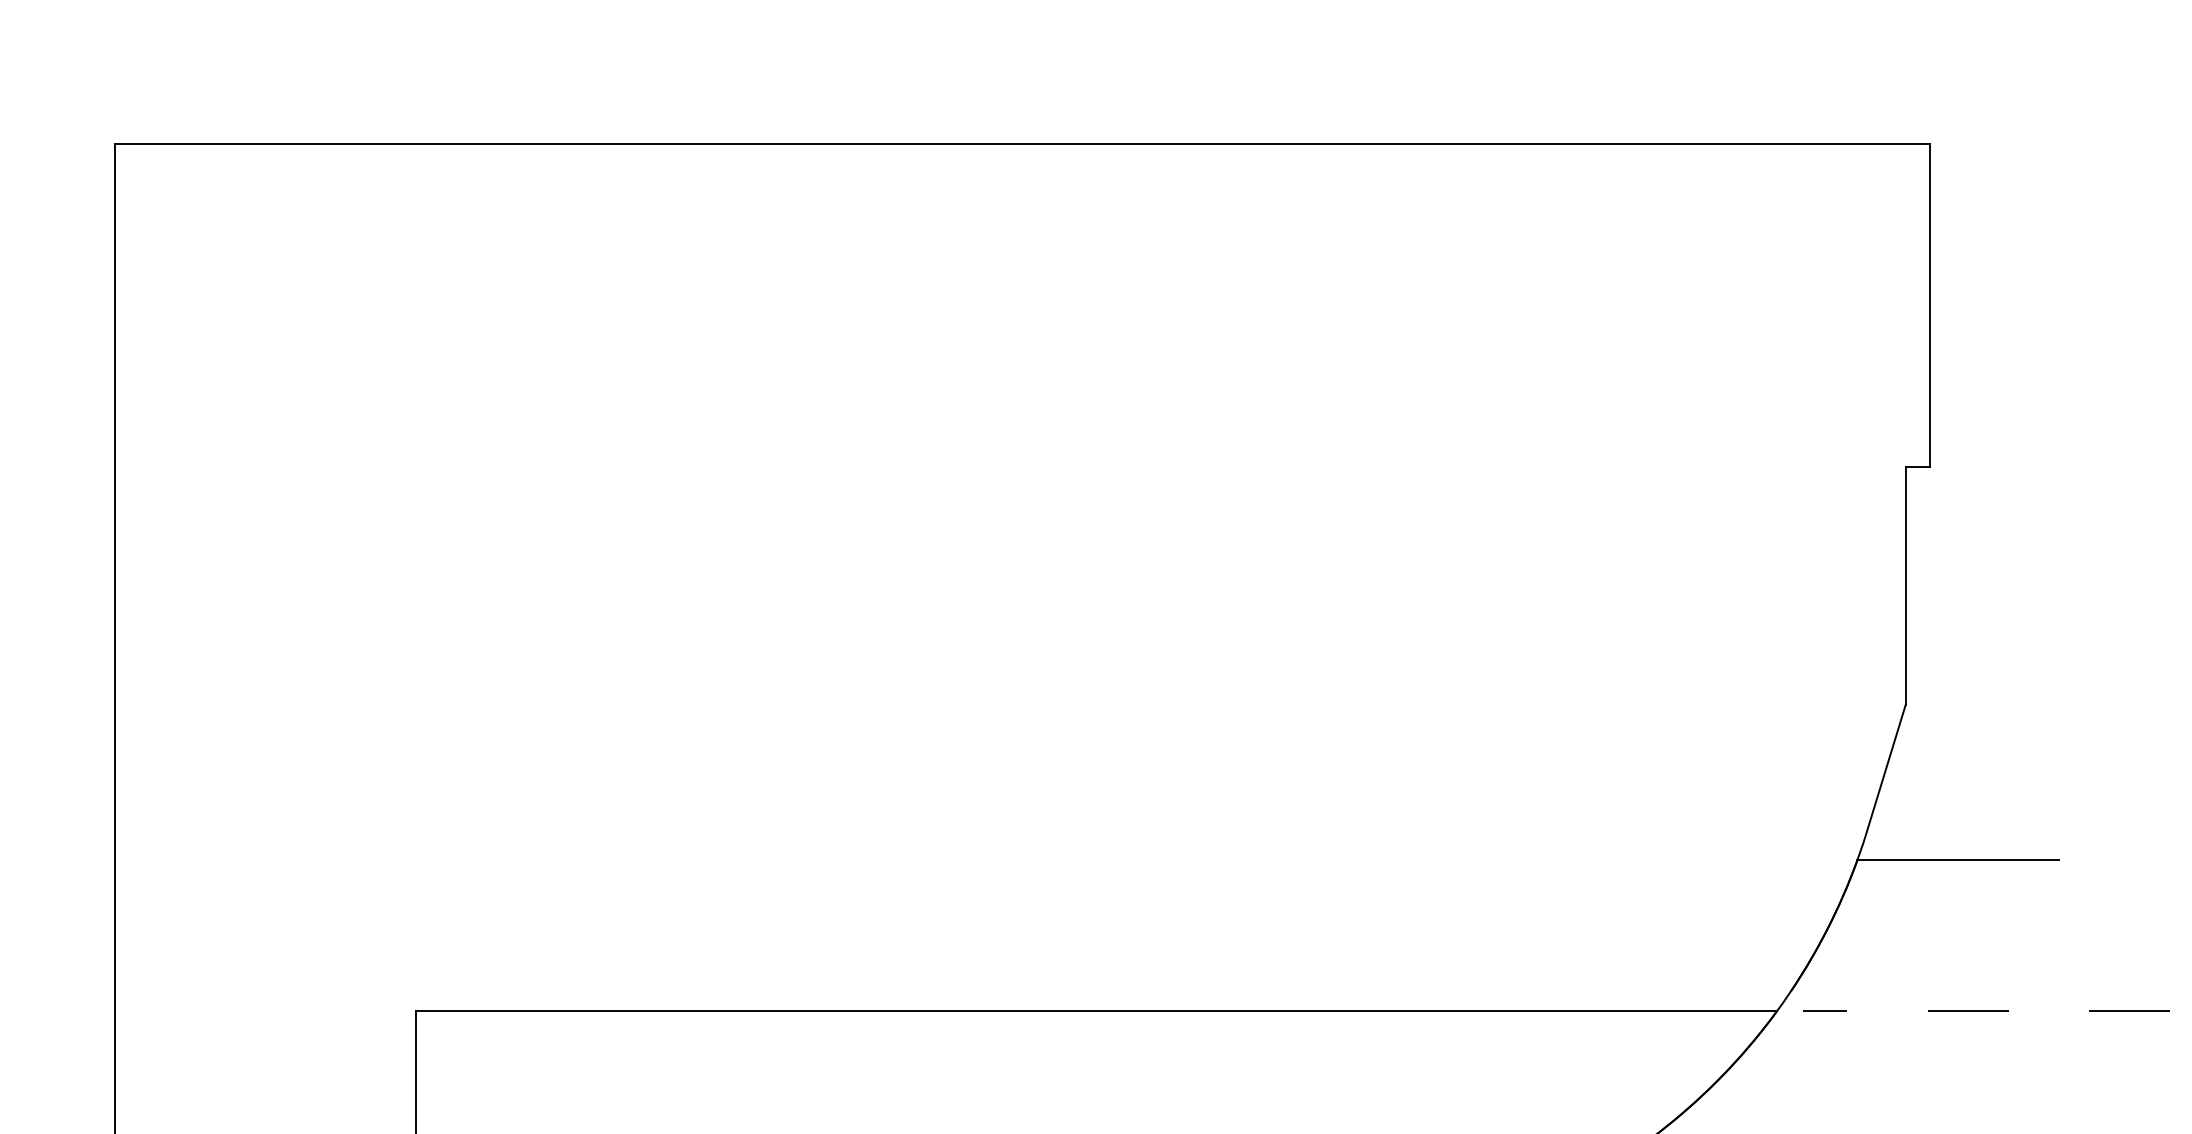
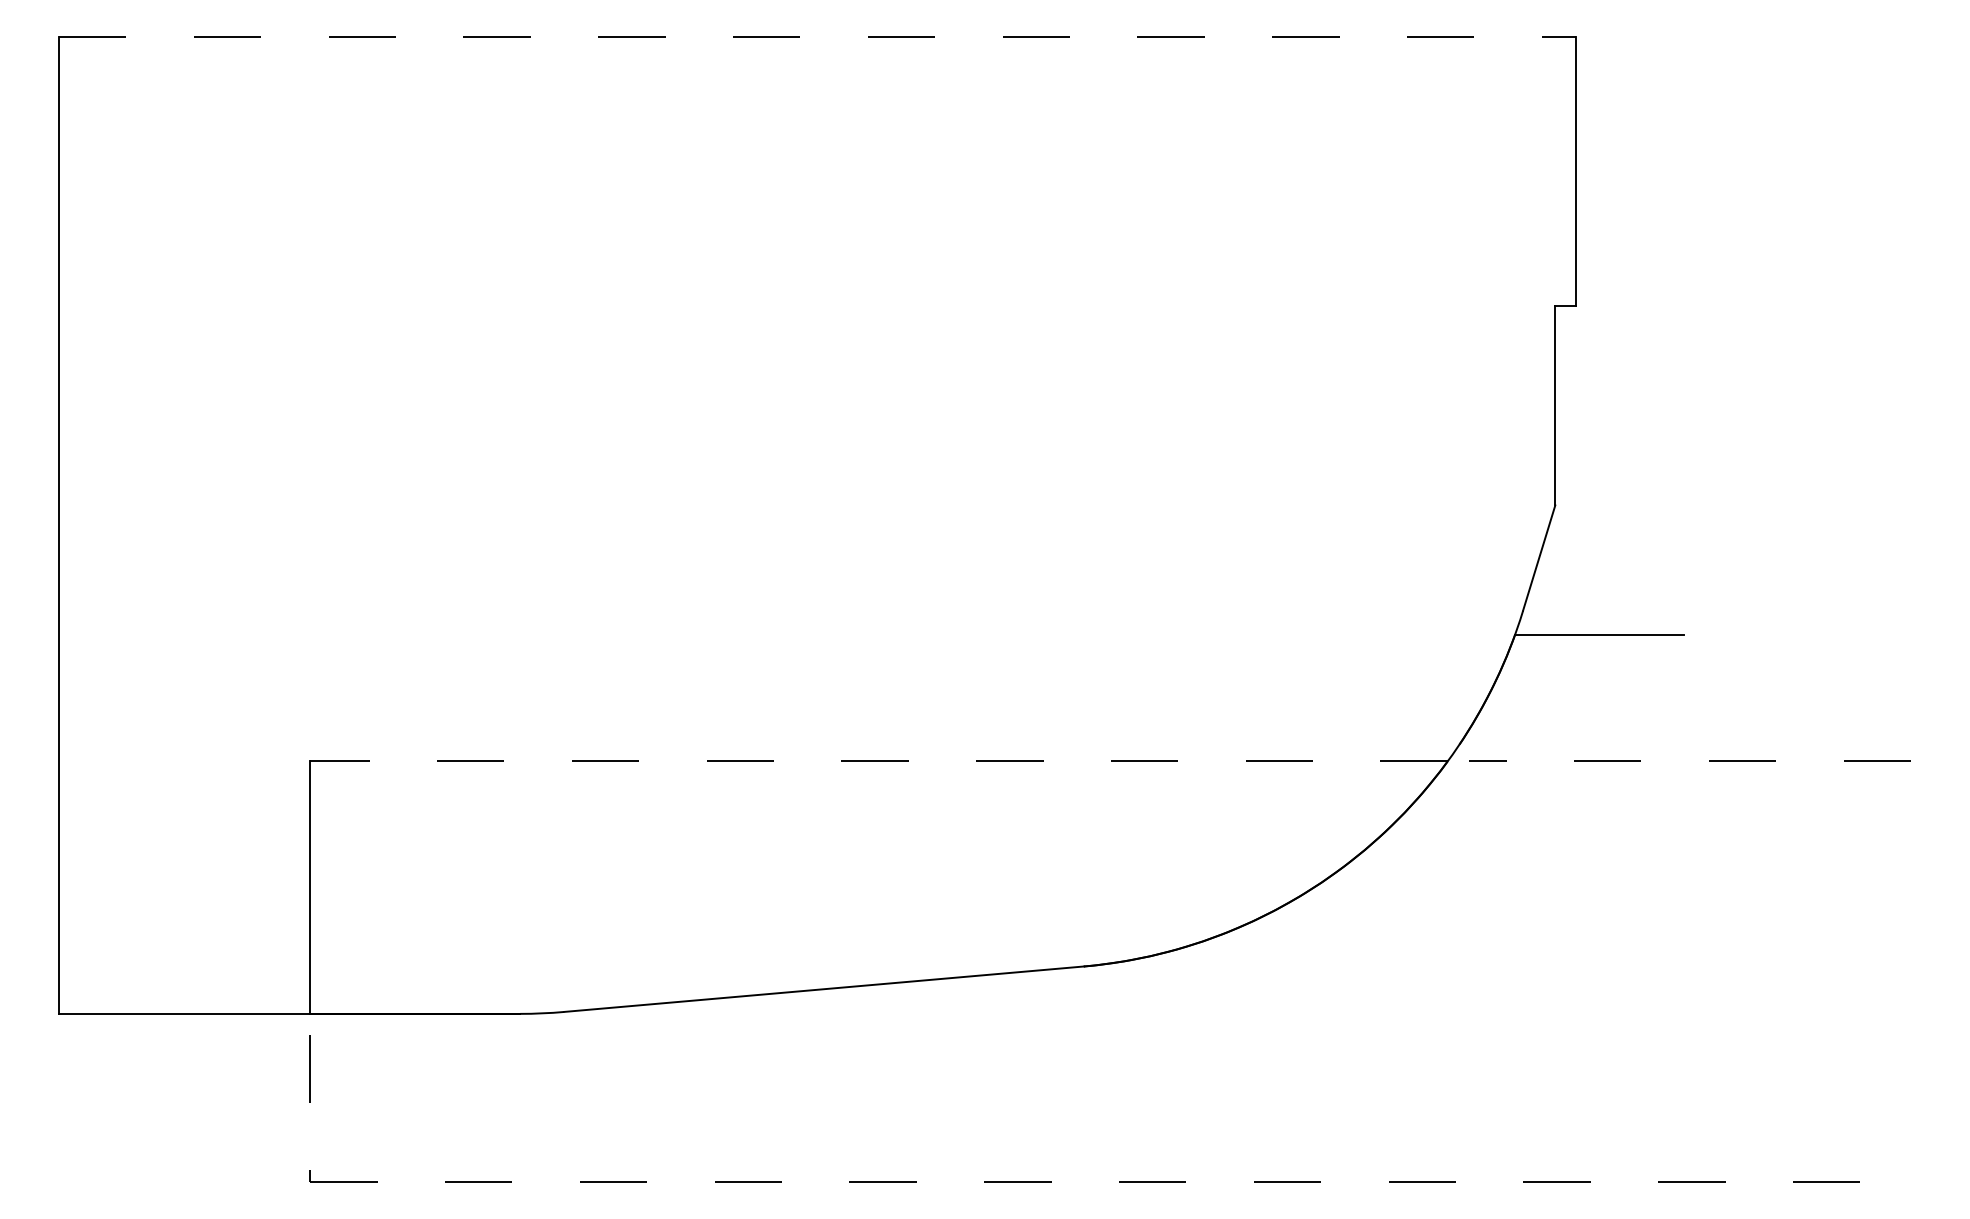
line: (1022, 144) -> (817, 36), solid -> dashed
line: (1097, 1011) -> (879, 761), solid -> dashed

